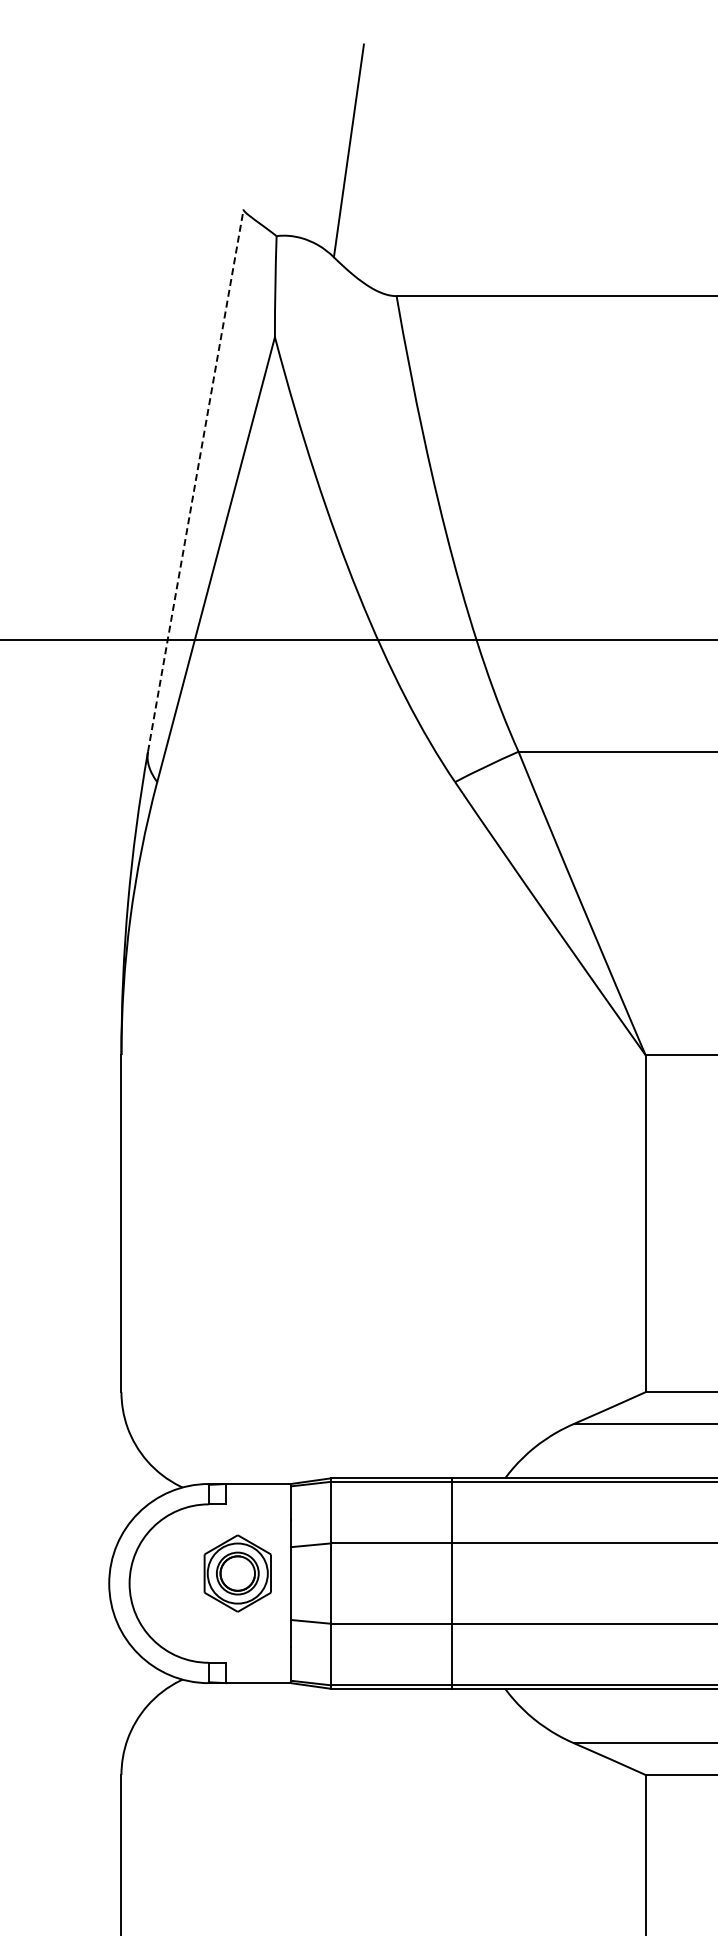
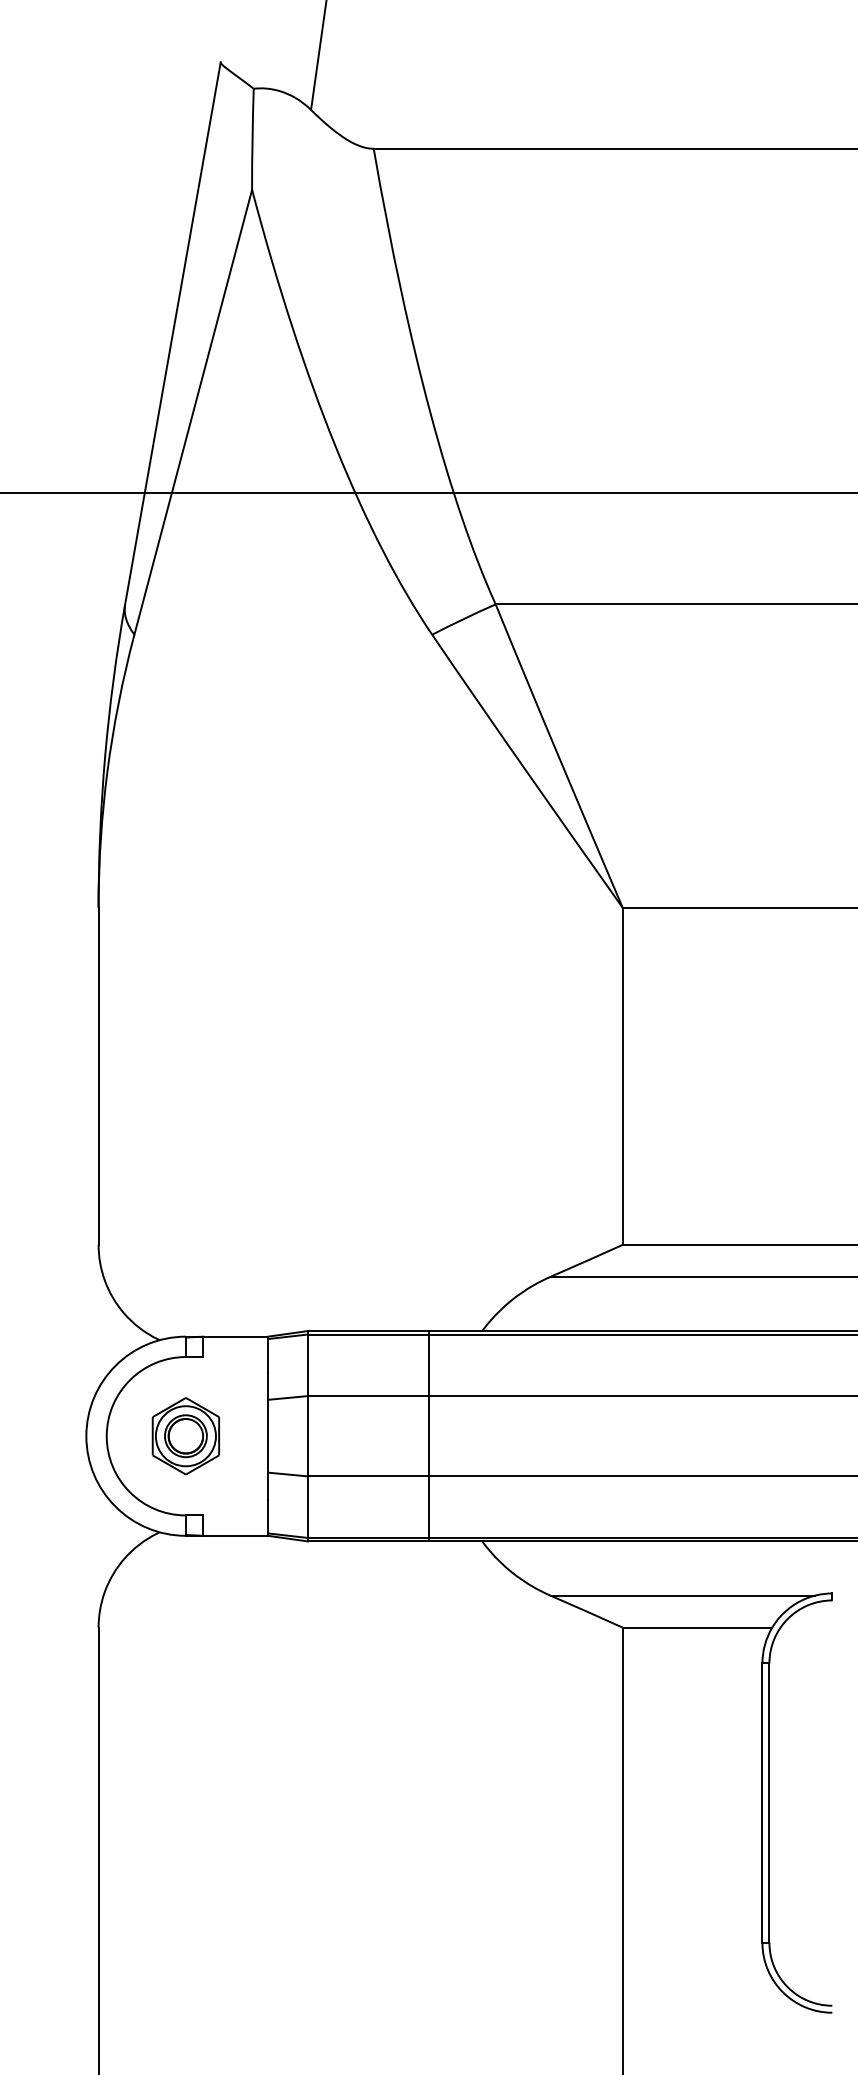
line: (196, 479) -> (173, 332), dashed -> solid
part: (237, 1573) -> (185, 1436), moved

